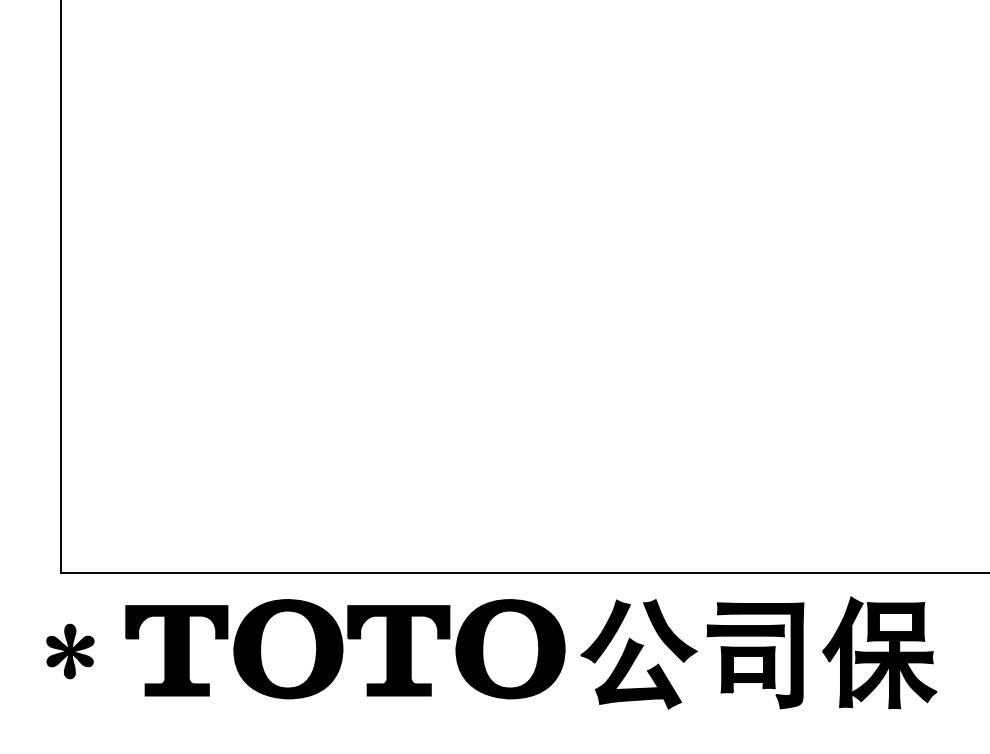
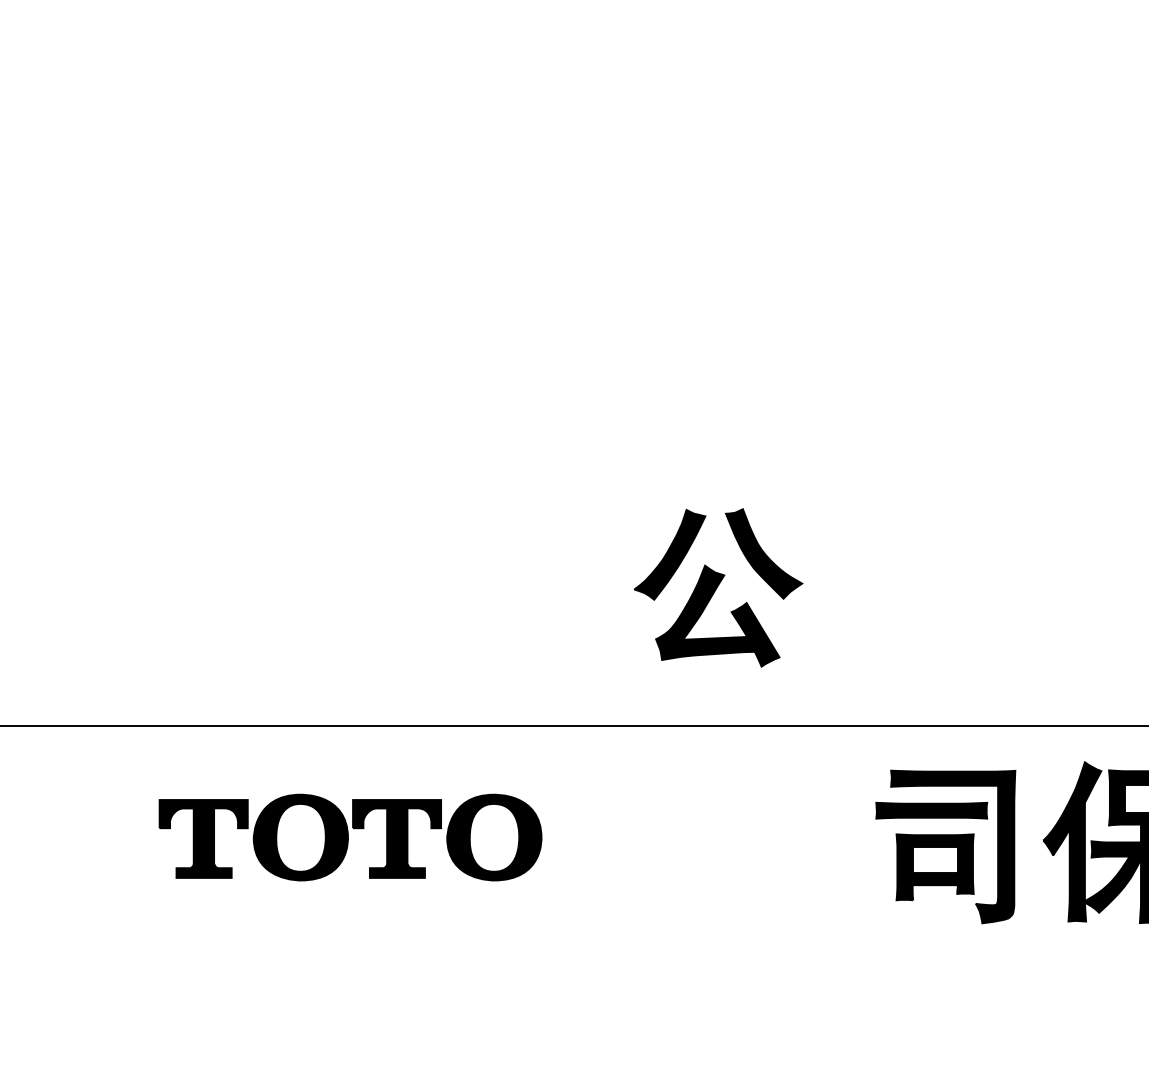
part: (345, 649) -> (350, 837), size x0.6
part: (638, 654) -> (717, 588), moved

